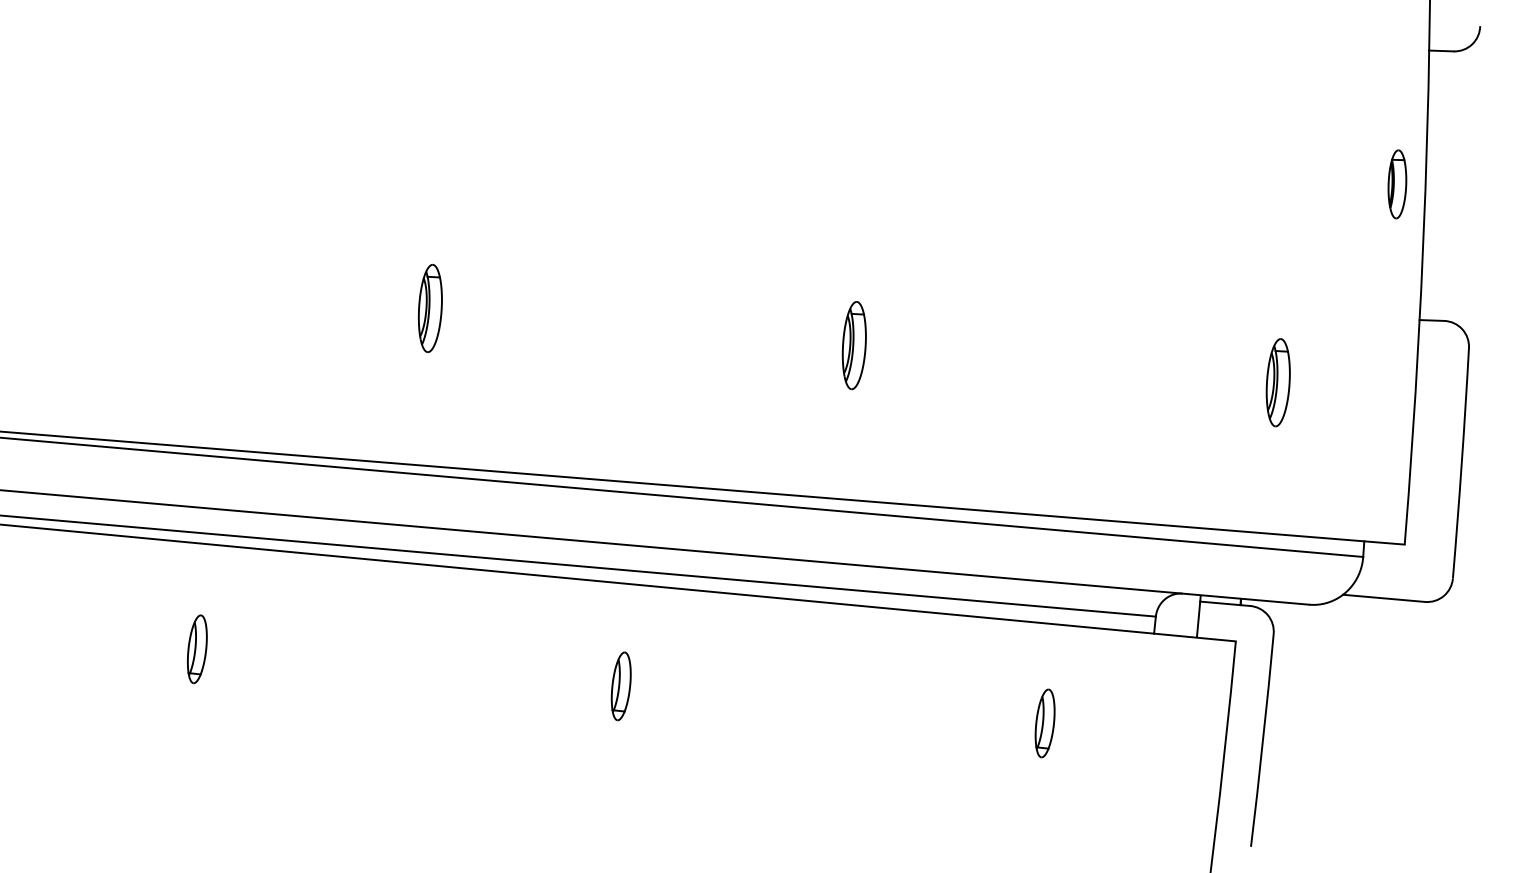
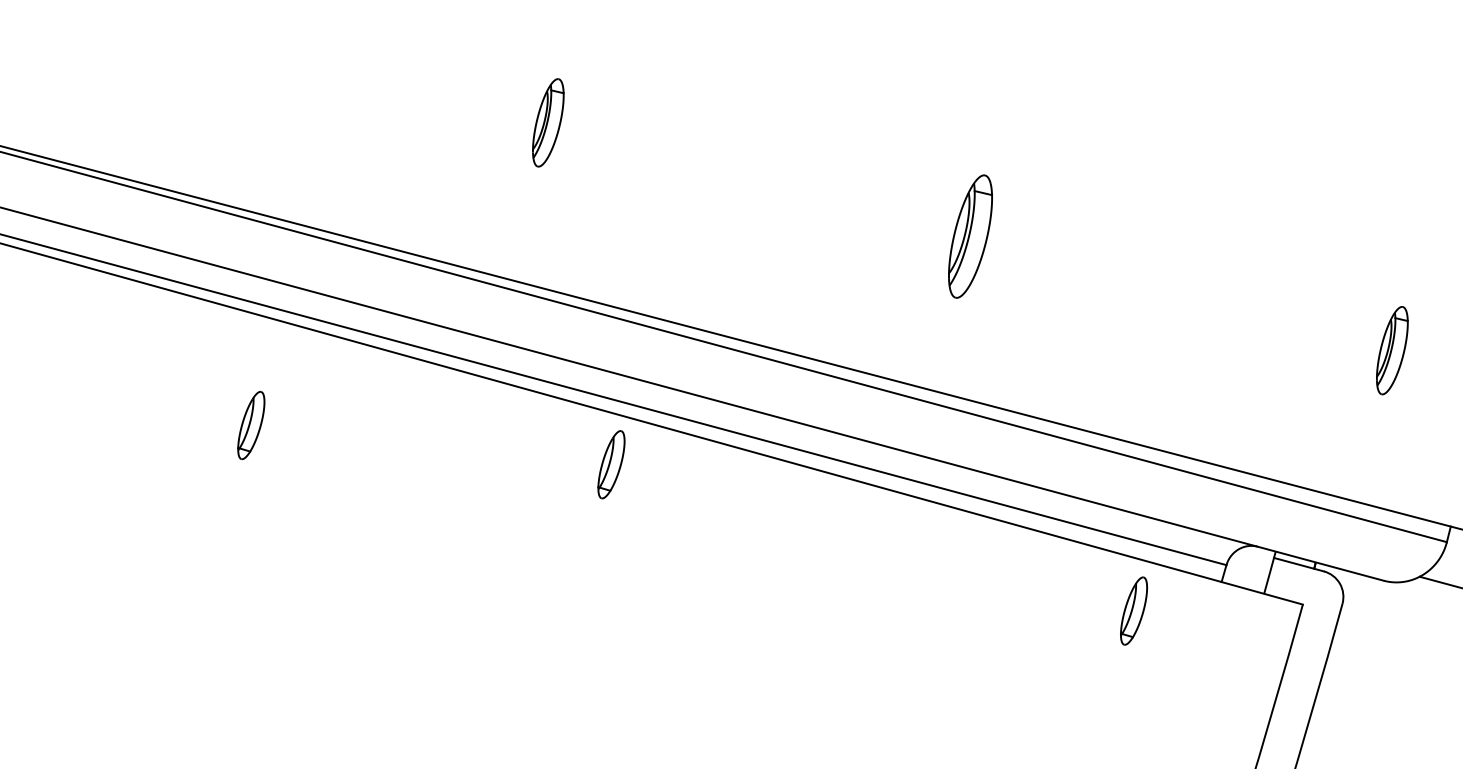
part: (853, 345) -> (969, 236), size x1.4
part: (620, 686) -> (610, 464), moved
part: (1044, 723) -> (1133, 611), moved

